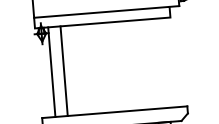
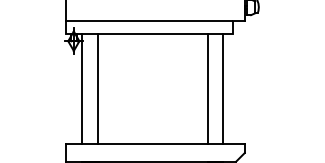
line: (165, 63) -> (222, 89), added
line: (153, 64) -> (207, 89), added

